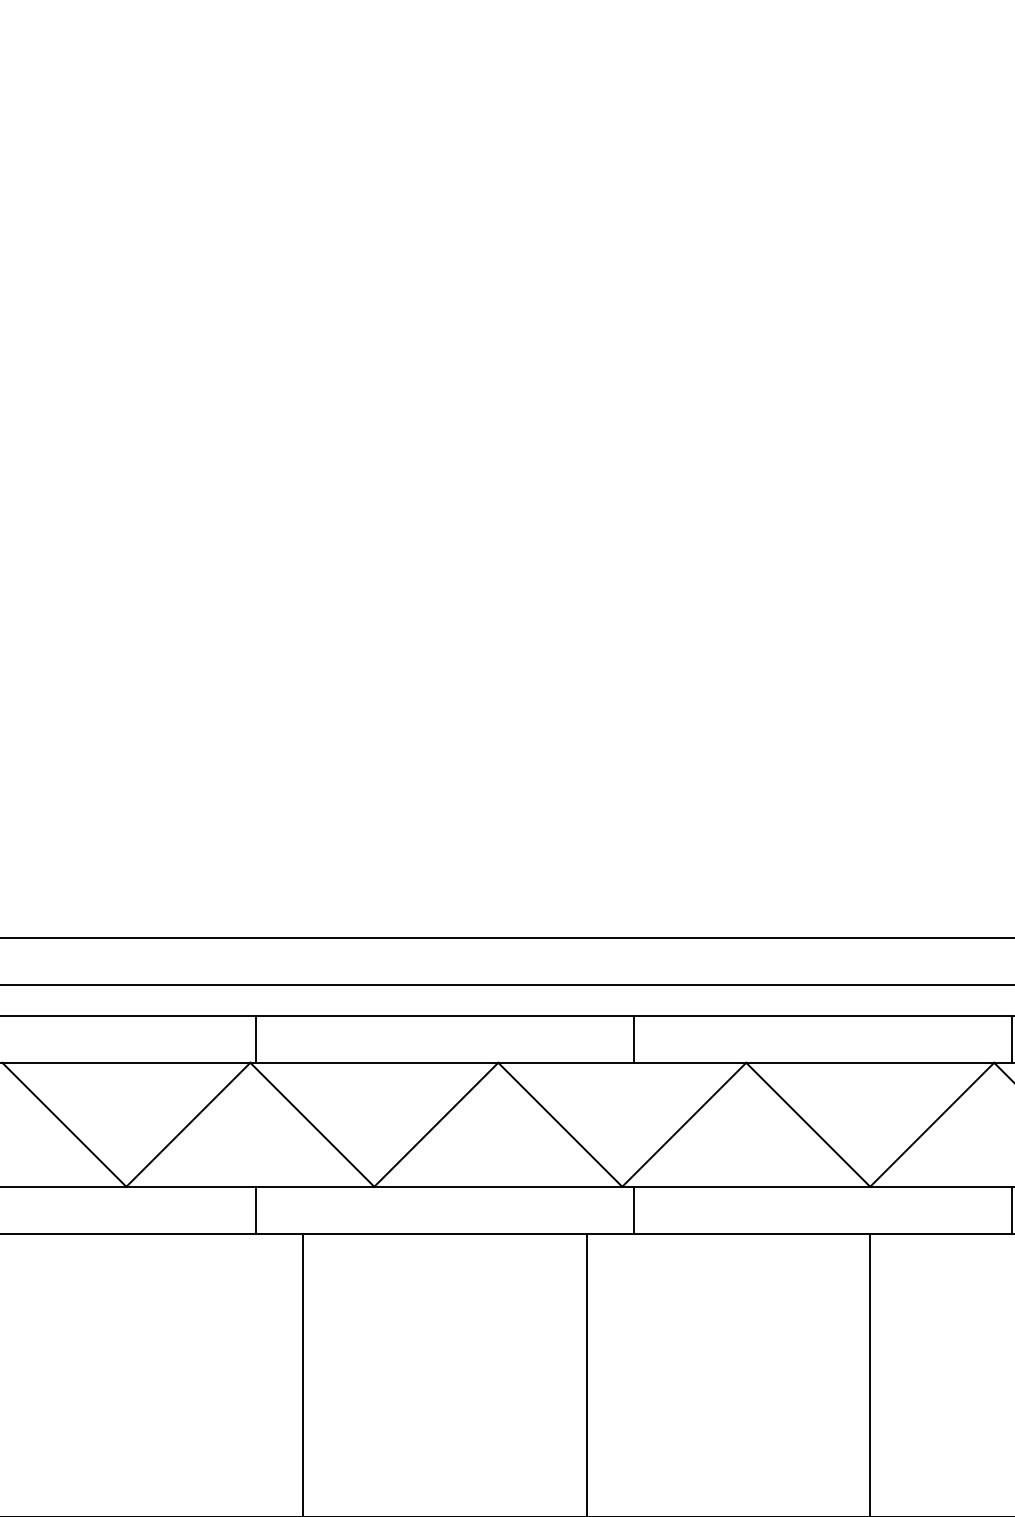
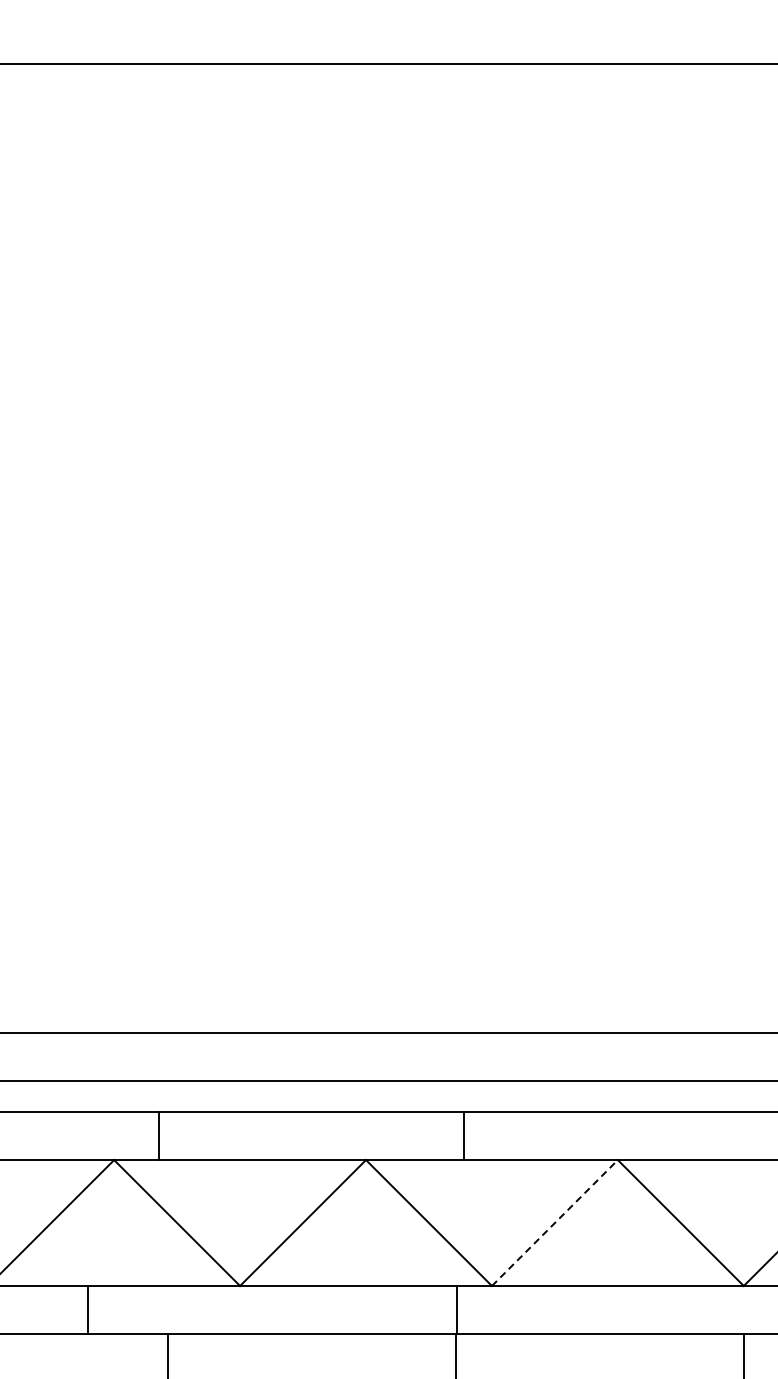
line: (256, 1038) -> (159, 1135), moved
line: (634, 1038) -> (464, 1135), moved
line: (684, 1124) -> (555, 1222), solid -> dashed
line: (256, 1210) -> (87, 1310), moved
line: (634, 1210) -> (457, 1310), moved

